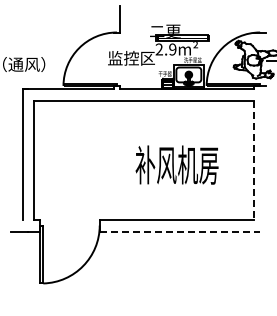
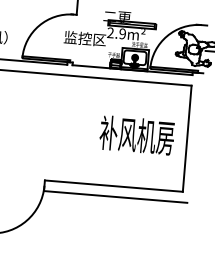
line: (254, 160) -> (187, 139), dashed -> solid
text: (176, 164) -> (136, 134), moved
line: (180, 231) -> (116, 196), dashed -> solid

